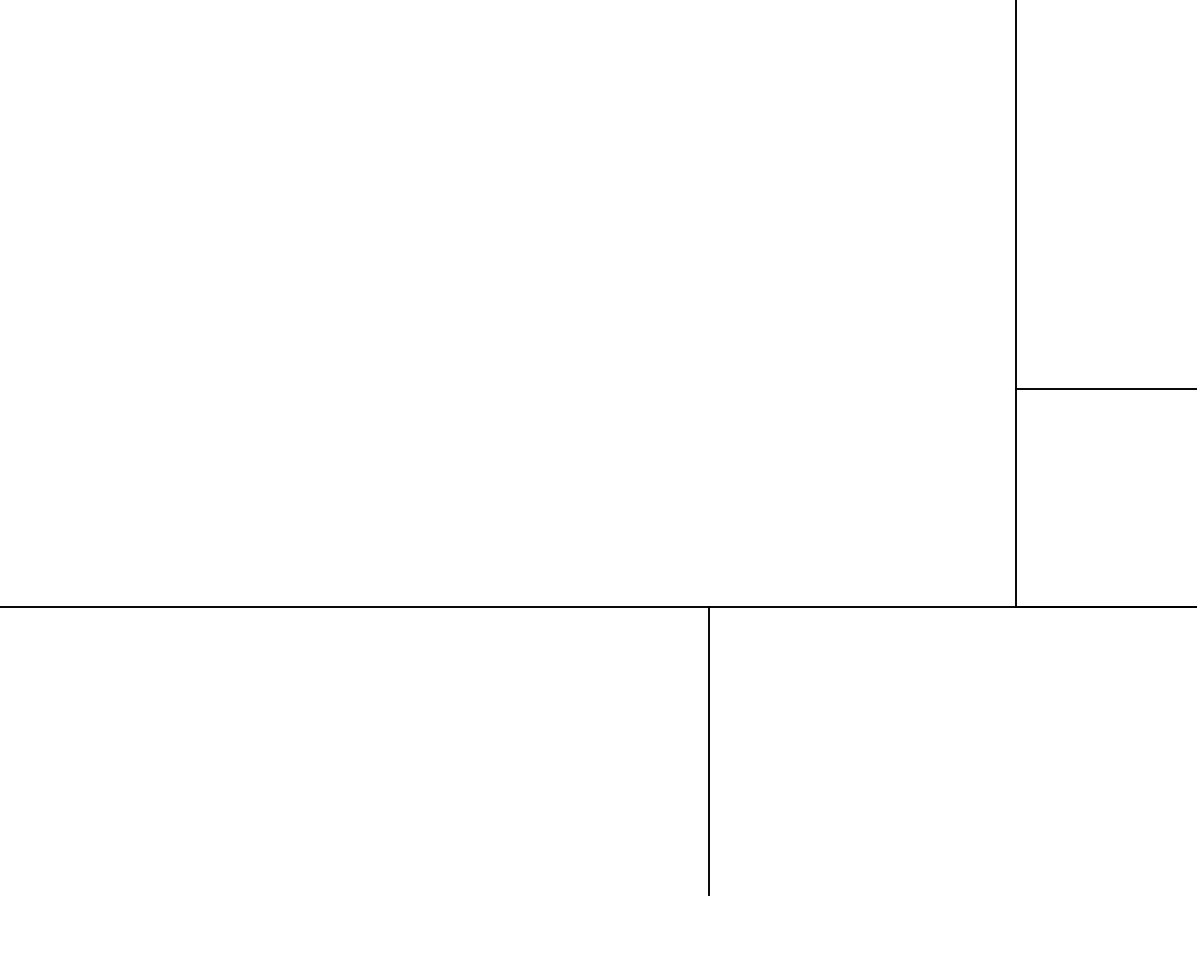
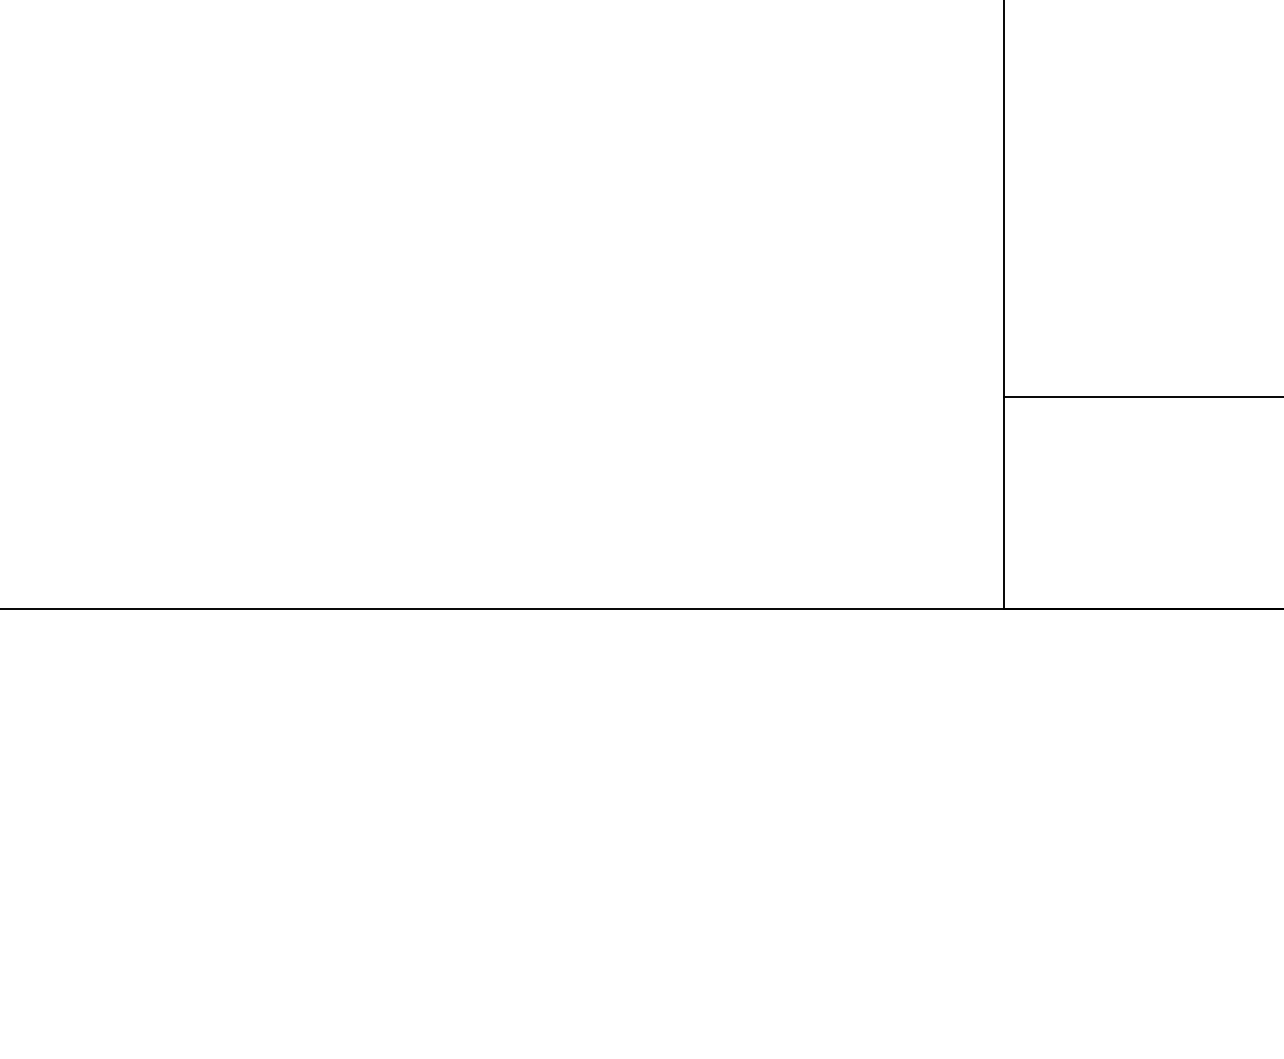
line: (708, 751) -> (703, 750), removed

